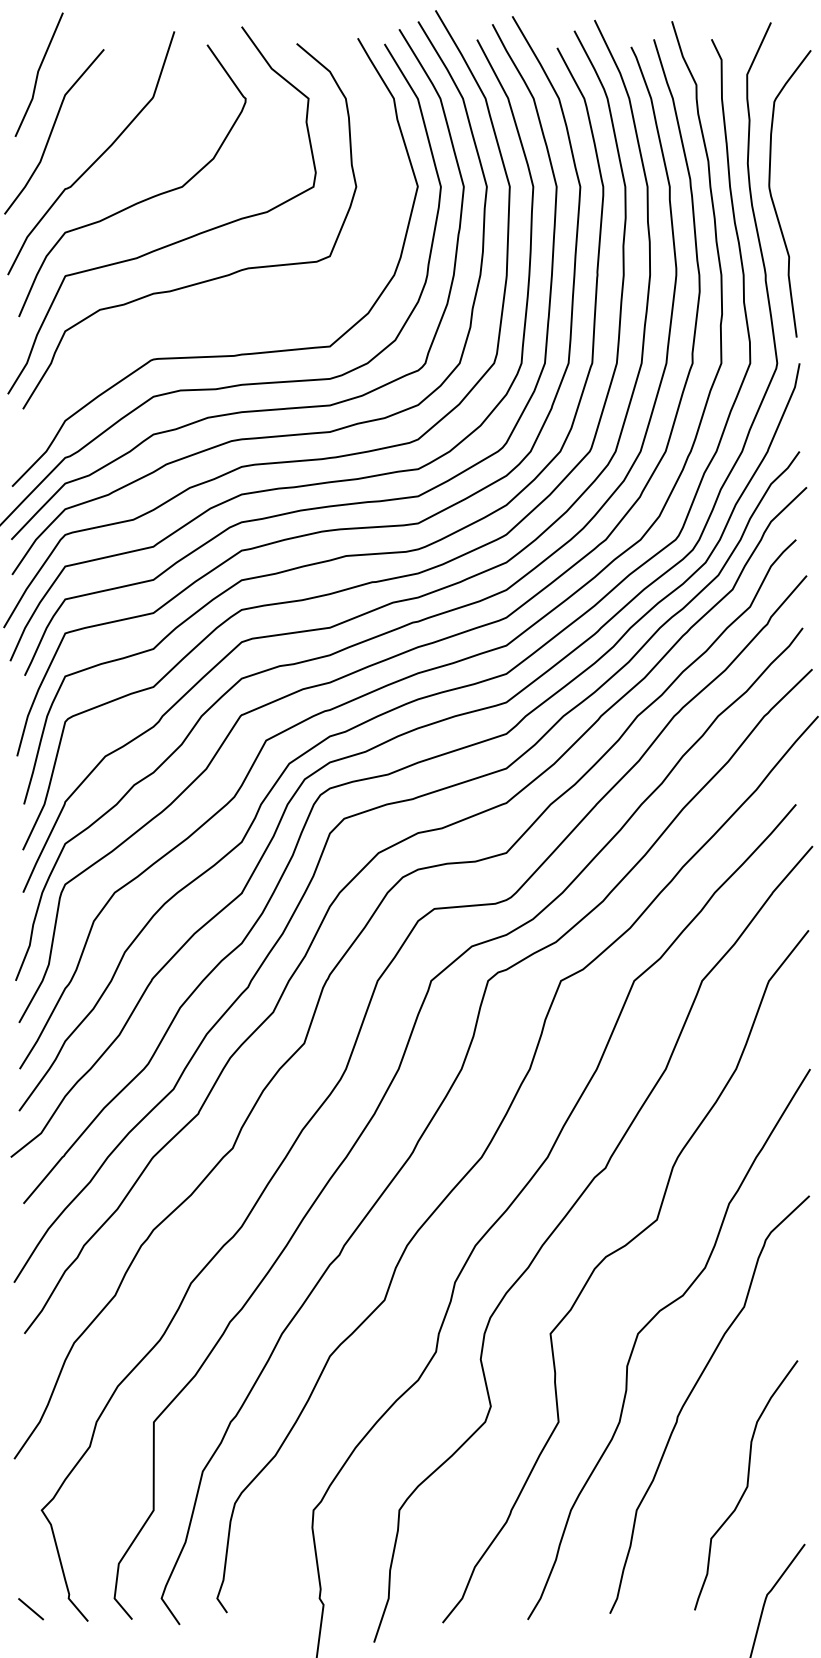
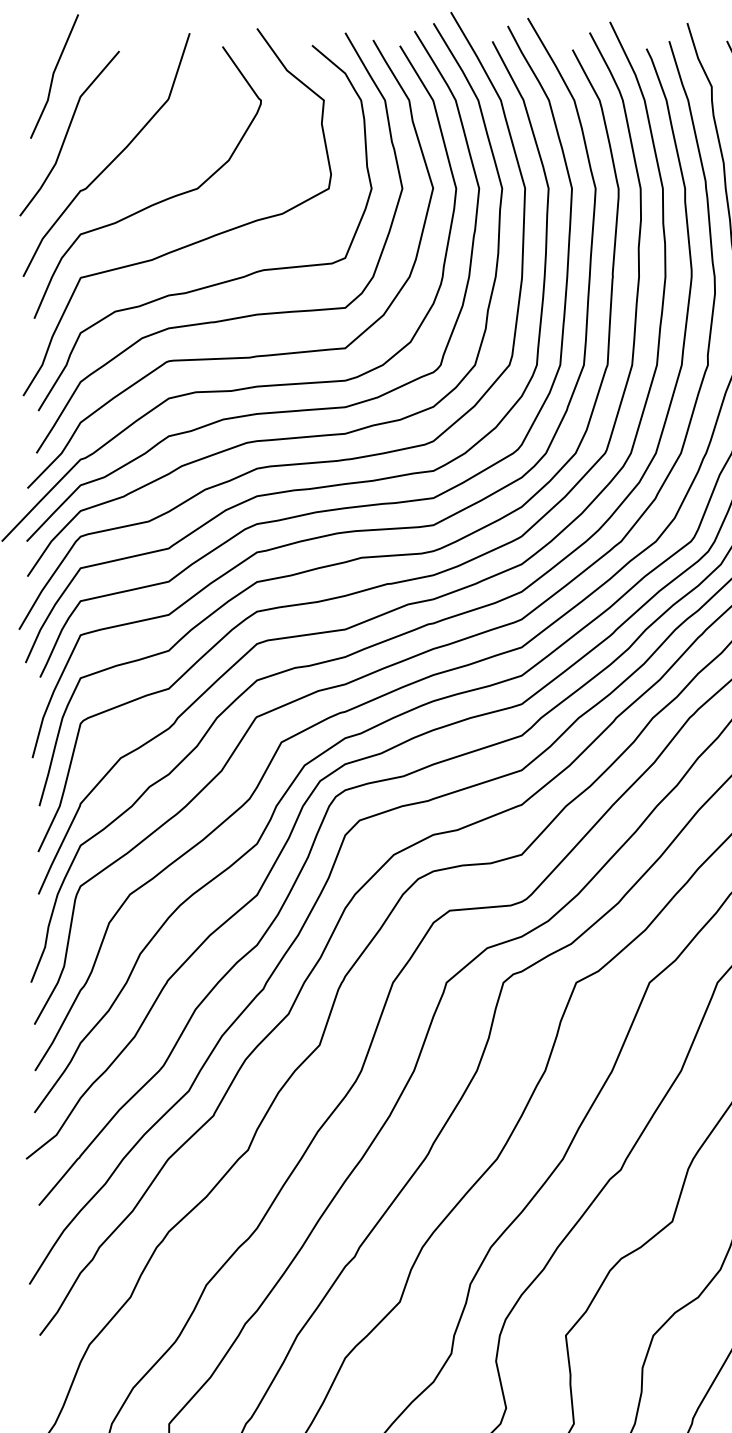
curve: (219, 315) -> (234, 317), added

